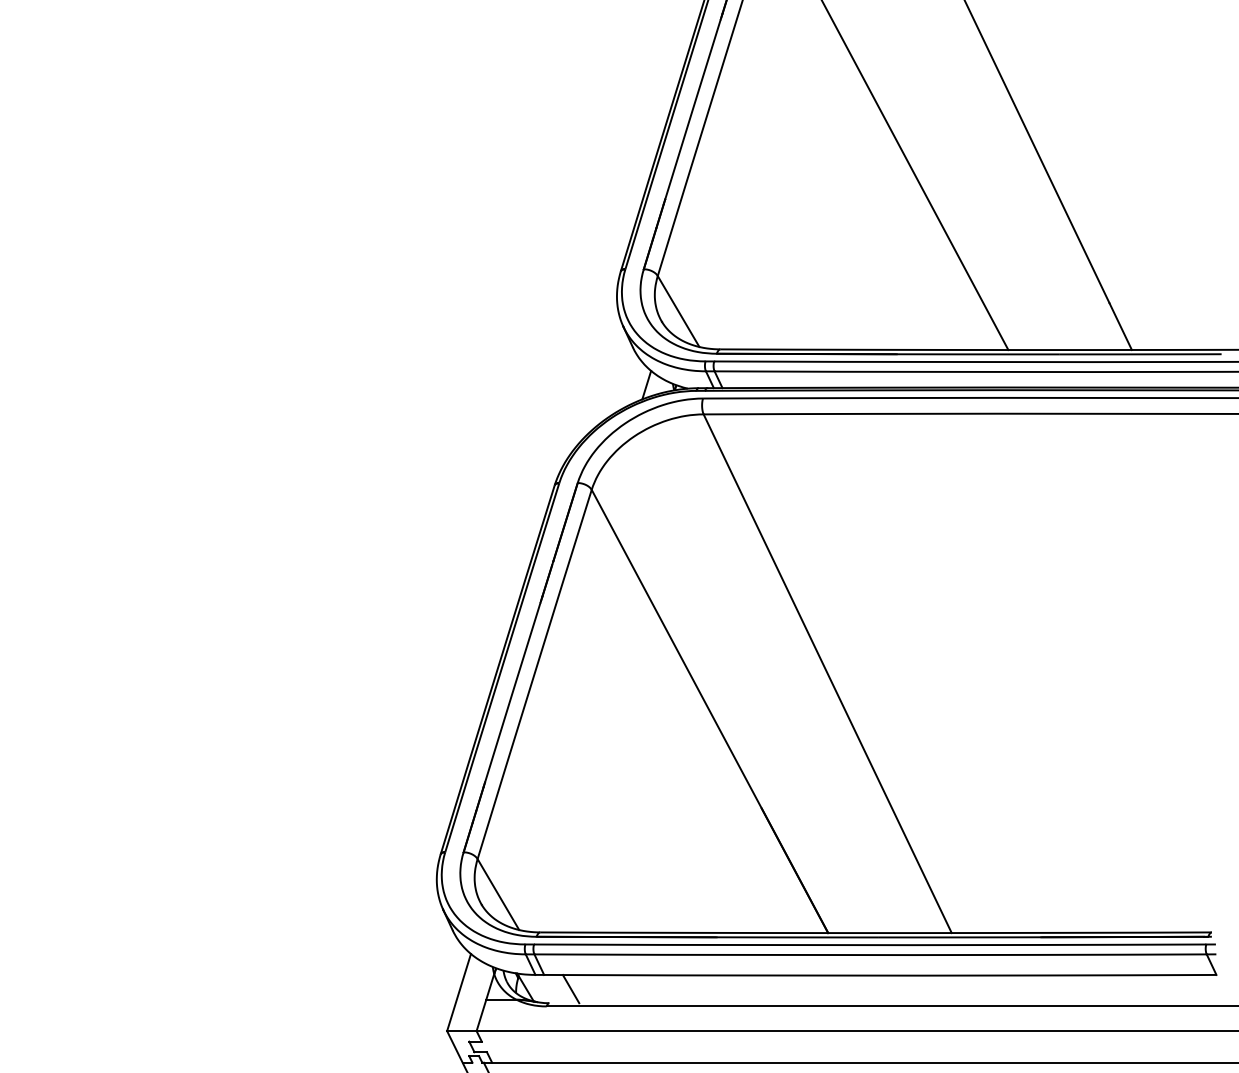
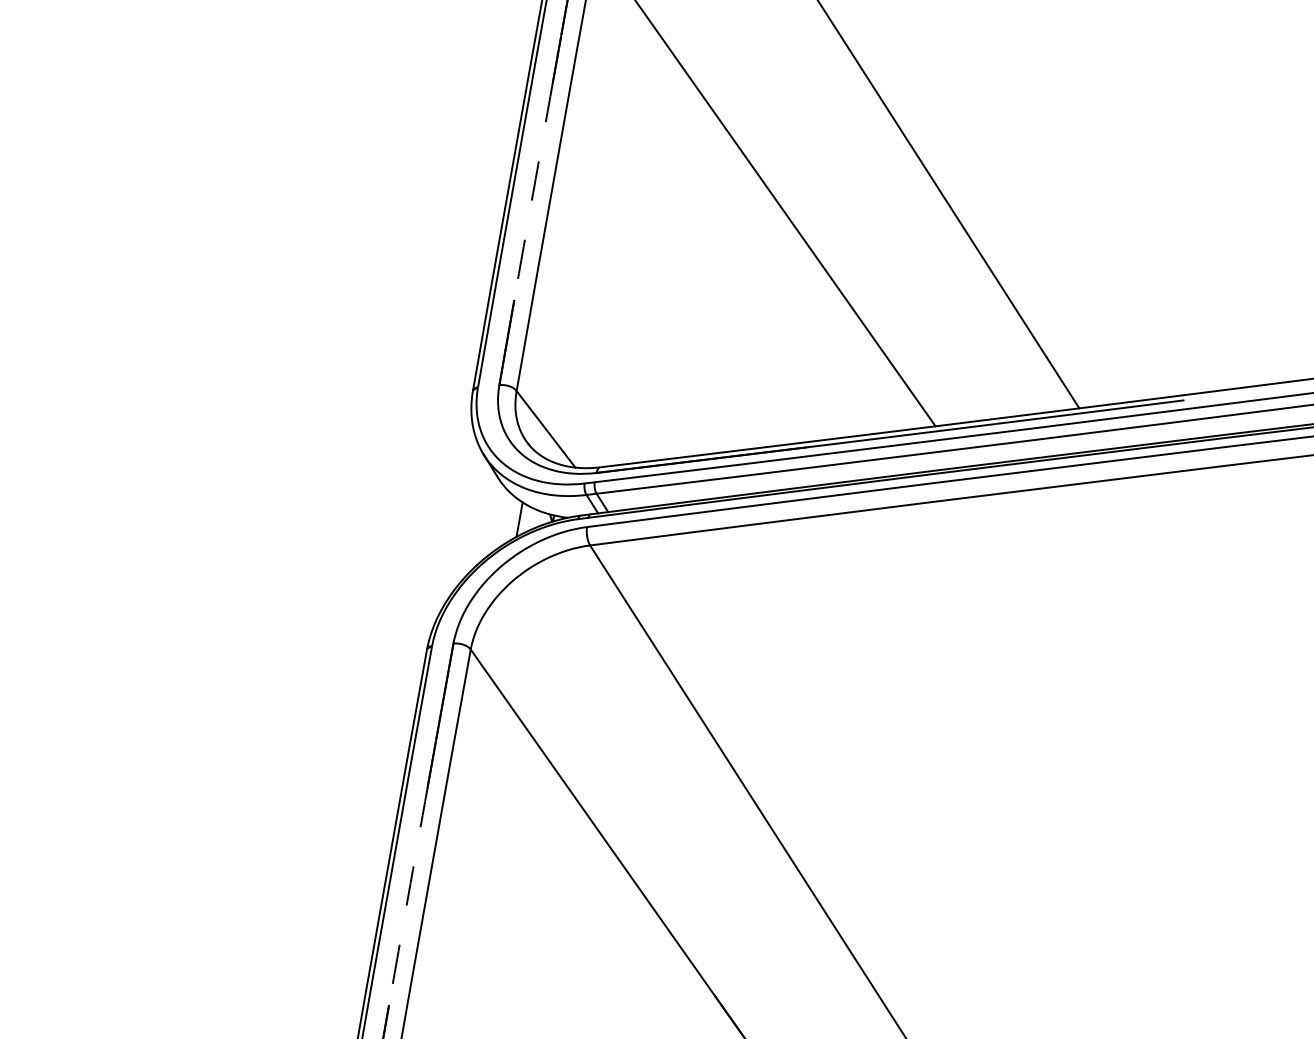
arc: (692, 109) -> (532, 192), solid -> dashed
arc: (512, 692) -> (407, 896), solid -> dashed

